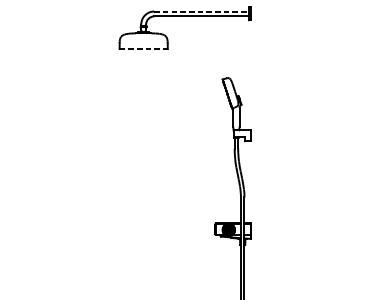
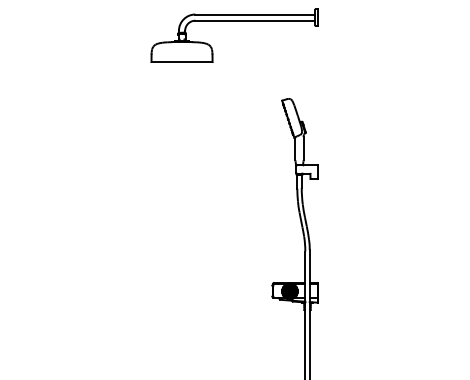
line: (201, 11) -> (255, 14), dashed -> solid
line: (144, 49) -> (182, 62), dashed -> solid

